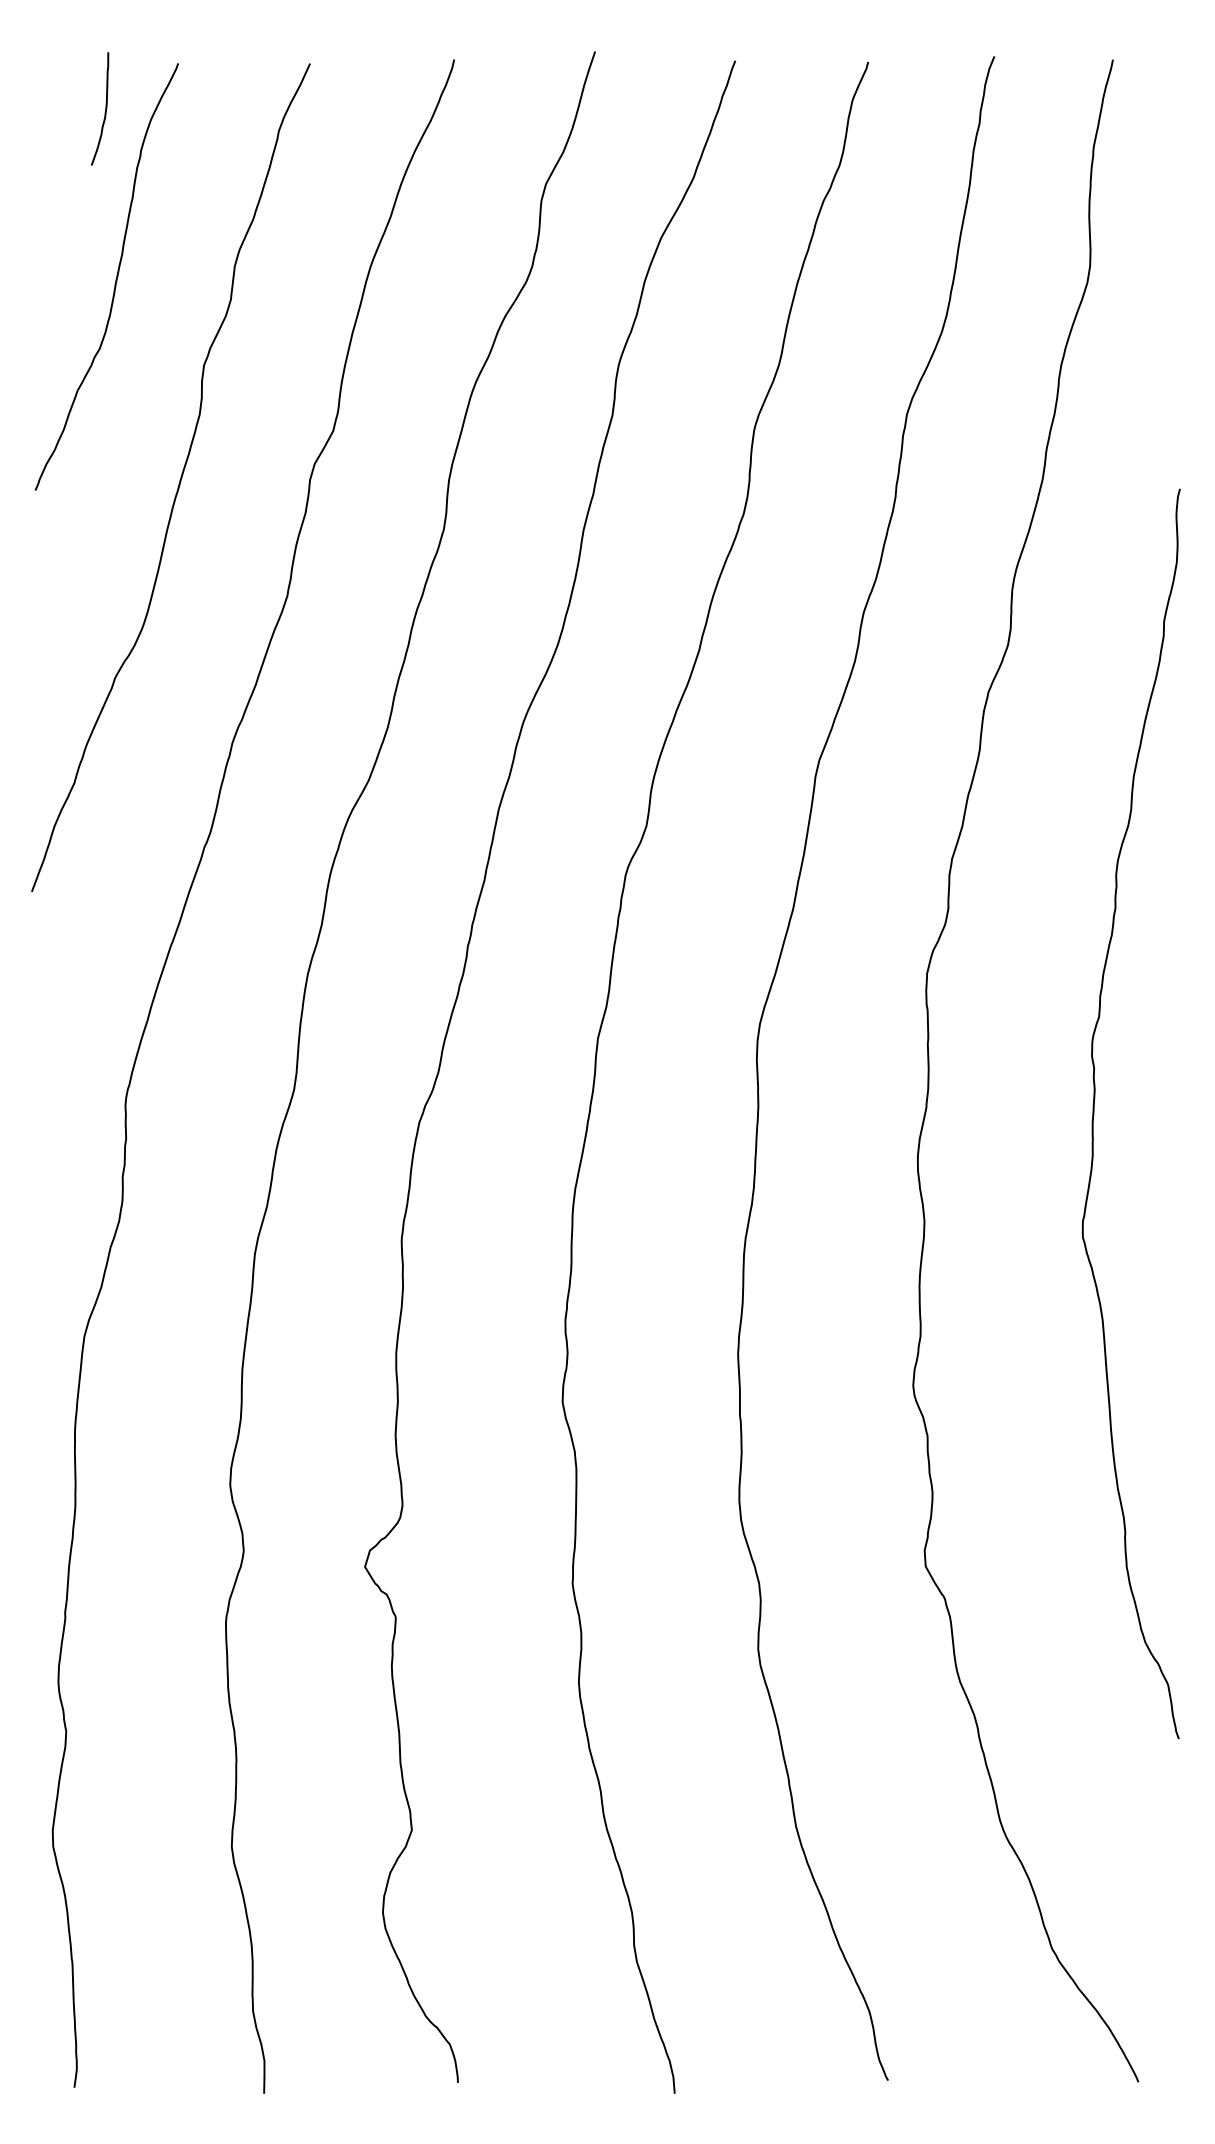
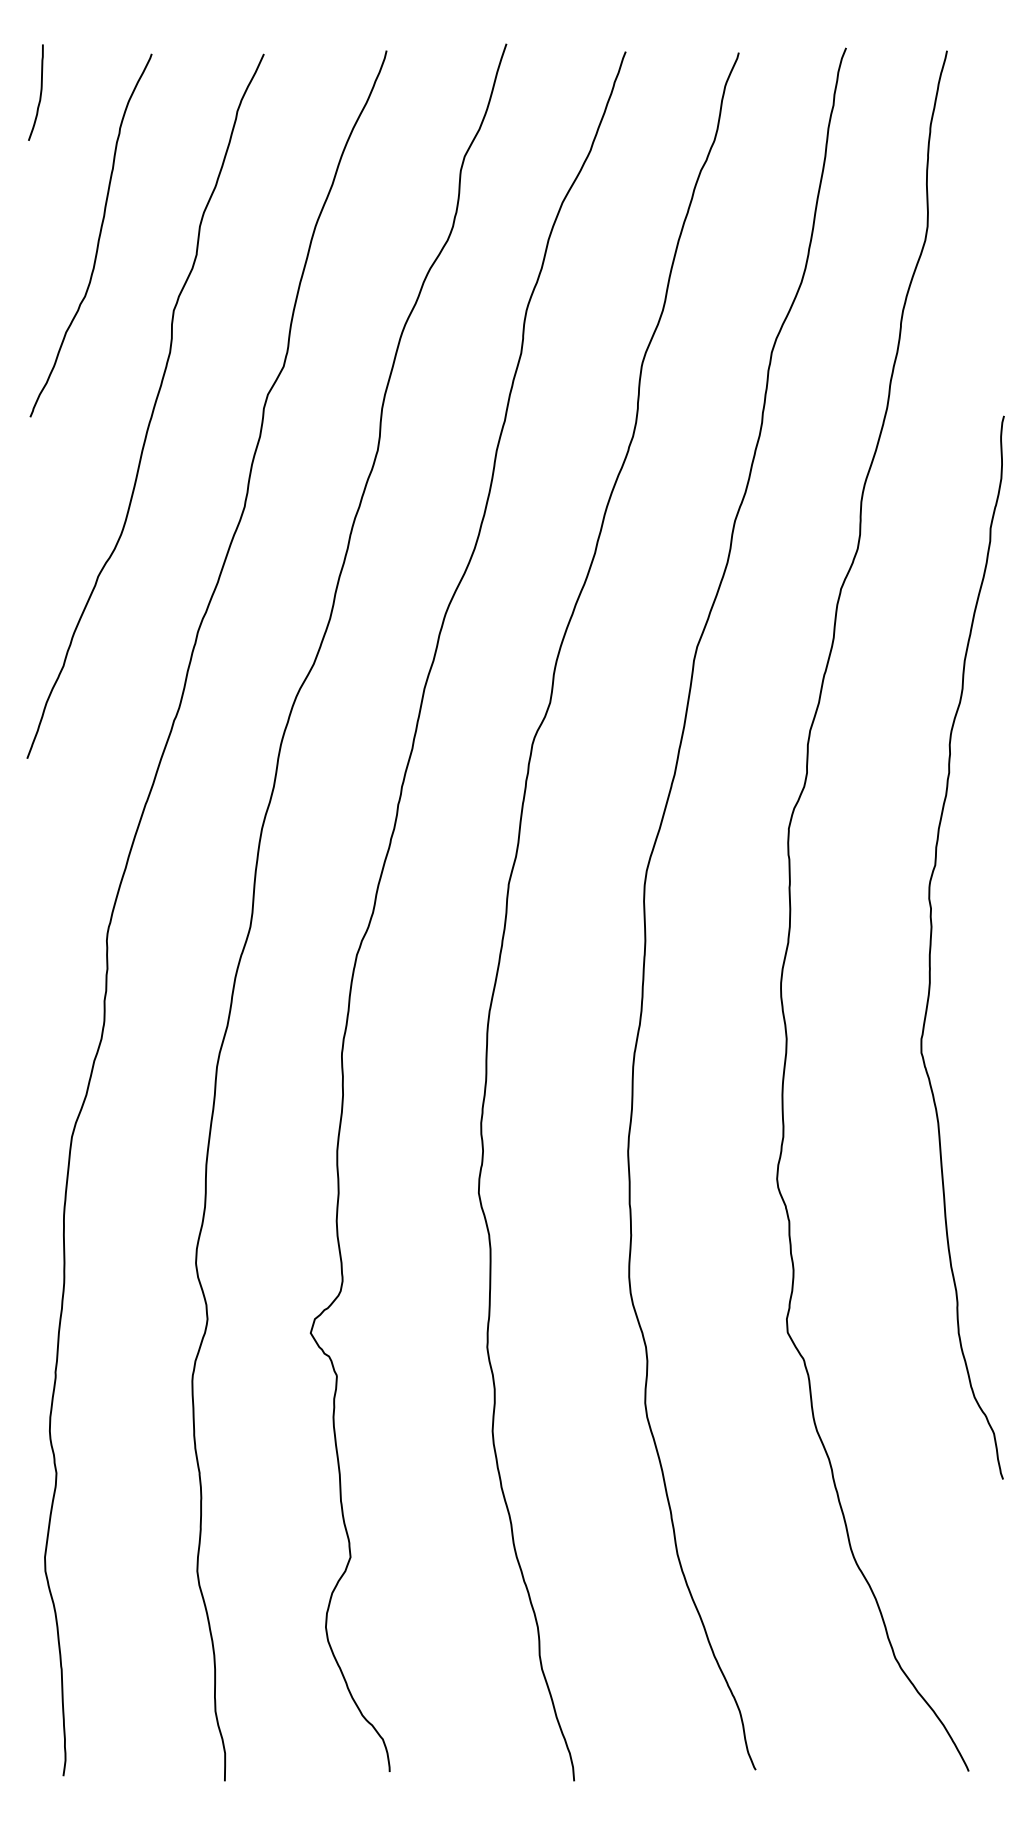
curve: (105, 108) -> (40, 92), moved

